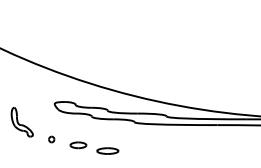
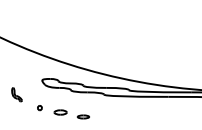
part: (21, 122) -> (16, 94), size x0.6
part: (107, 150) -> (83, 116), size x0.7

